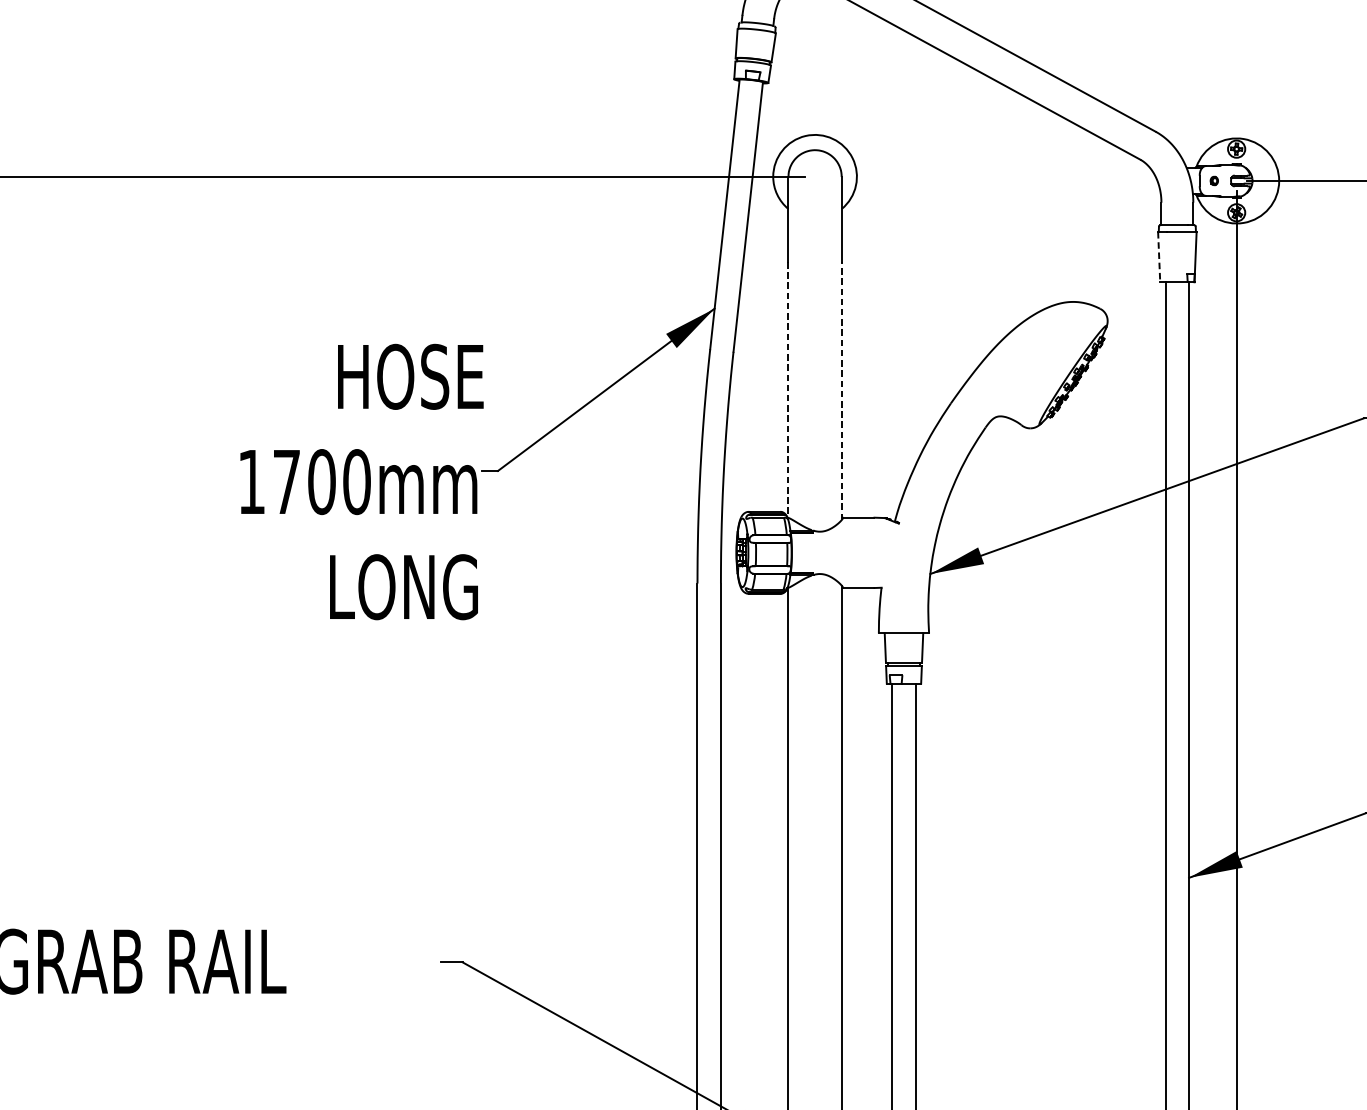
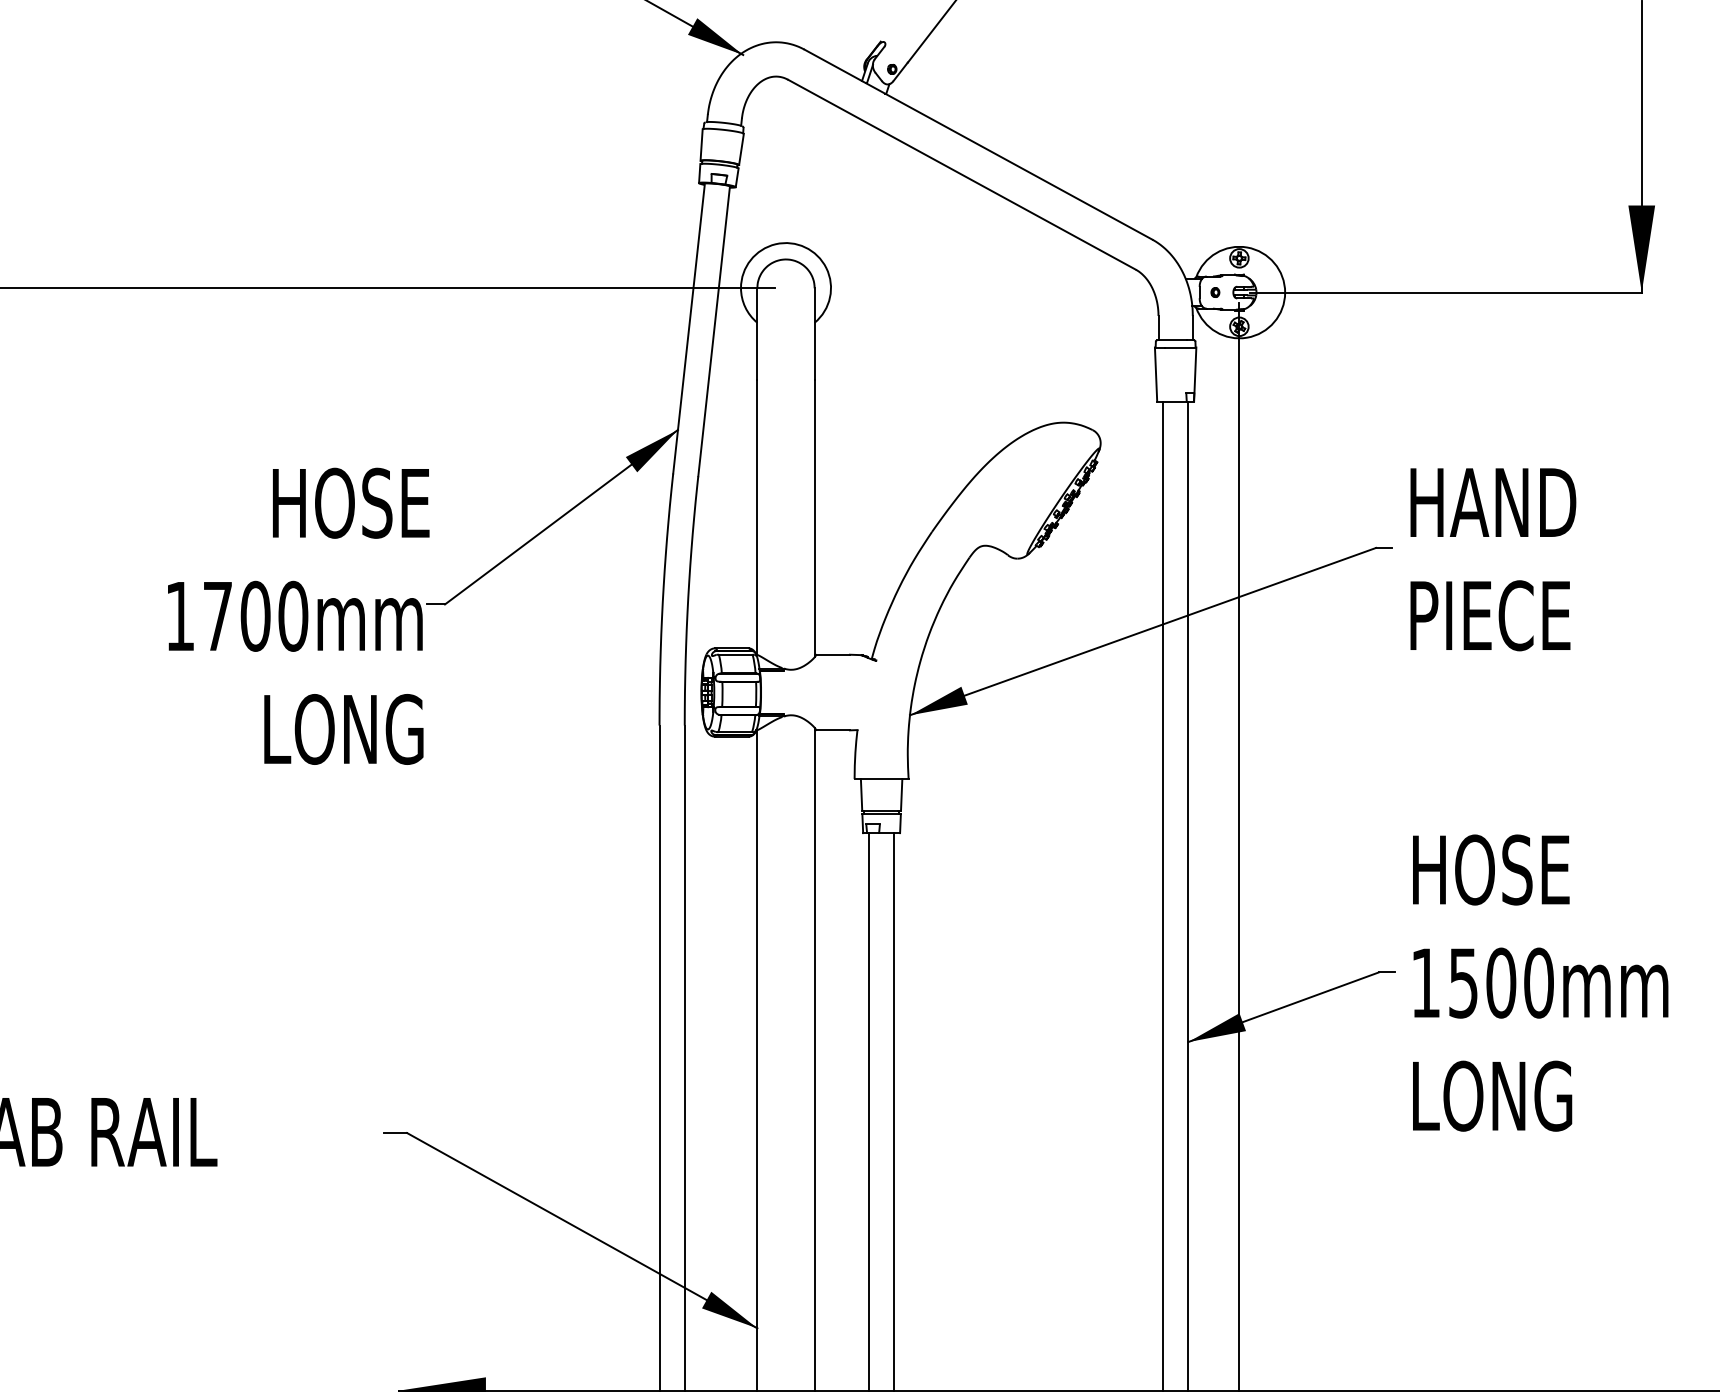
line: (1159, 258) -> (1156, 375), dashed -> solid
line: (788, 390) -> (757, 517), dashed -> solid
line: (841, 391) -> (814, 518), dashed -> solid

